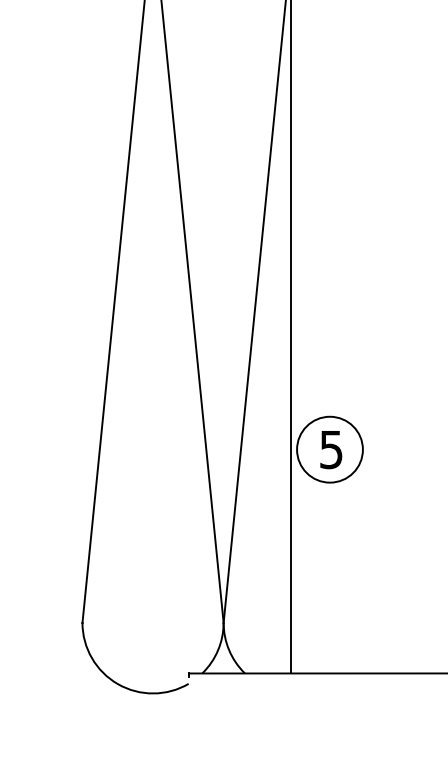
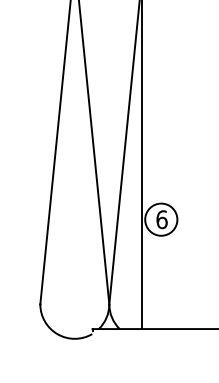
text: (330, 449) -> (161, 219), 5 -> 6

